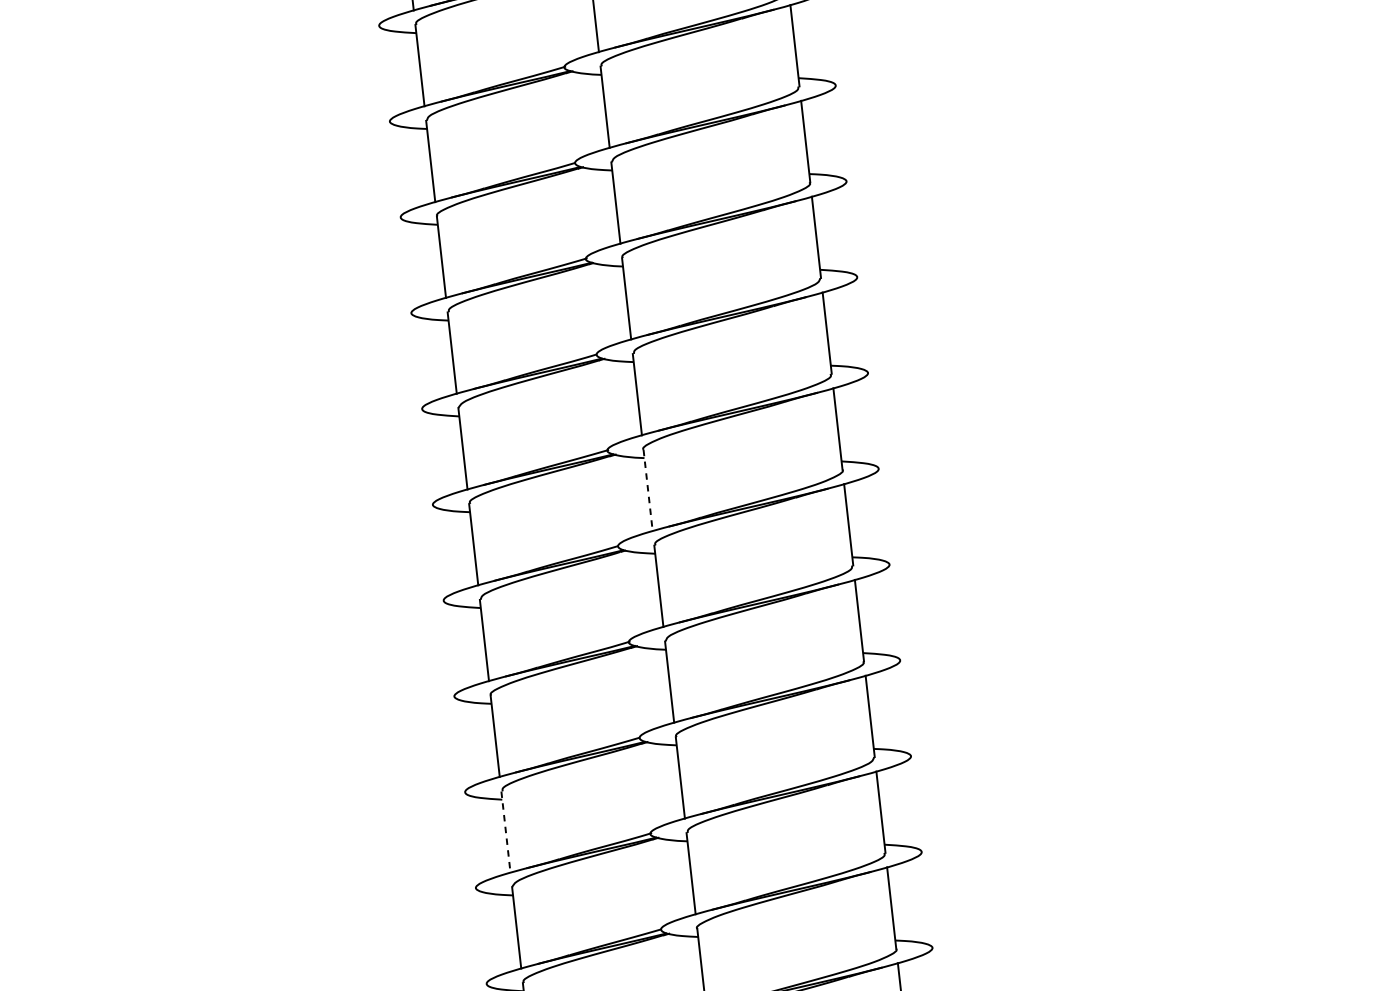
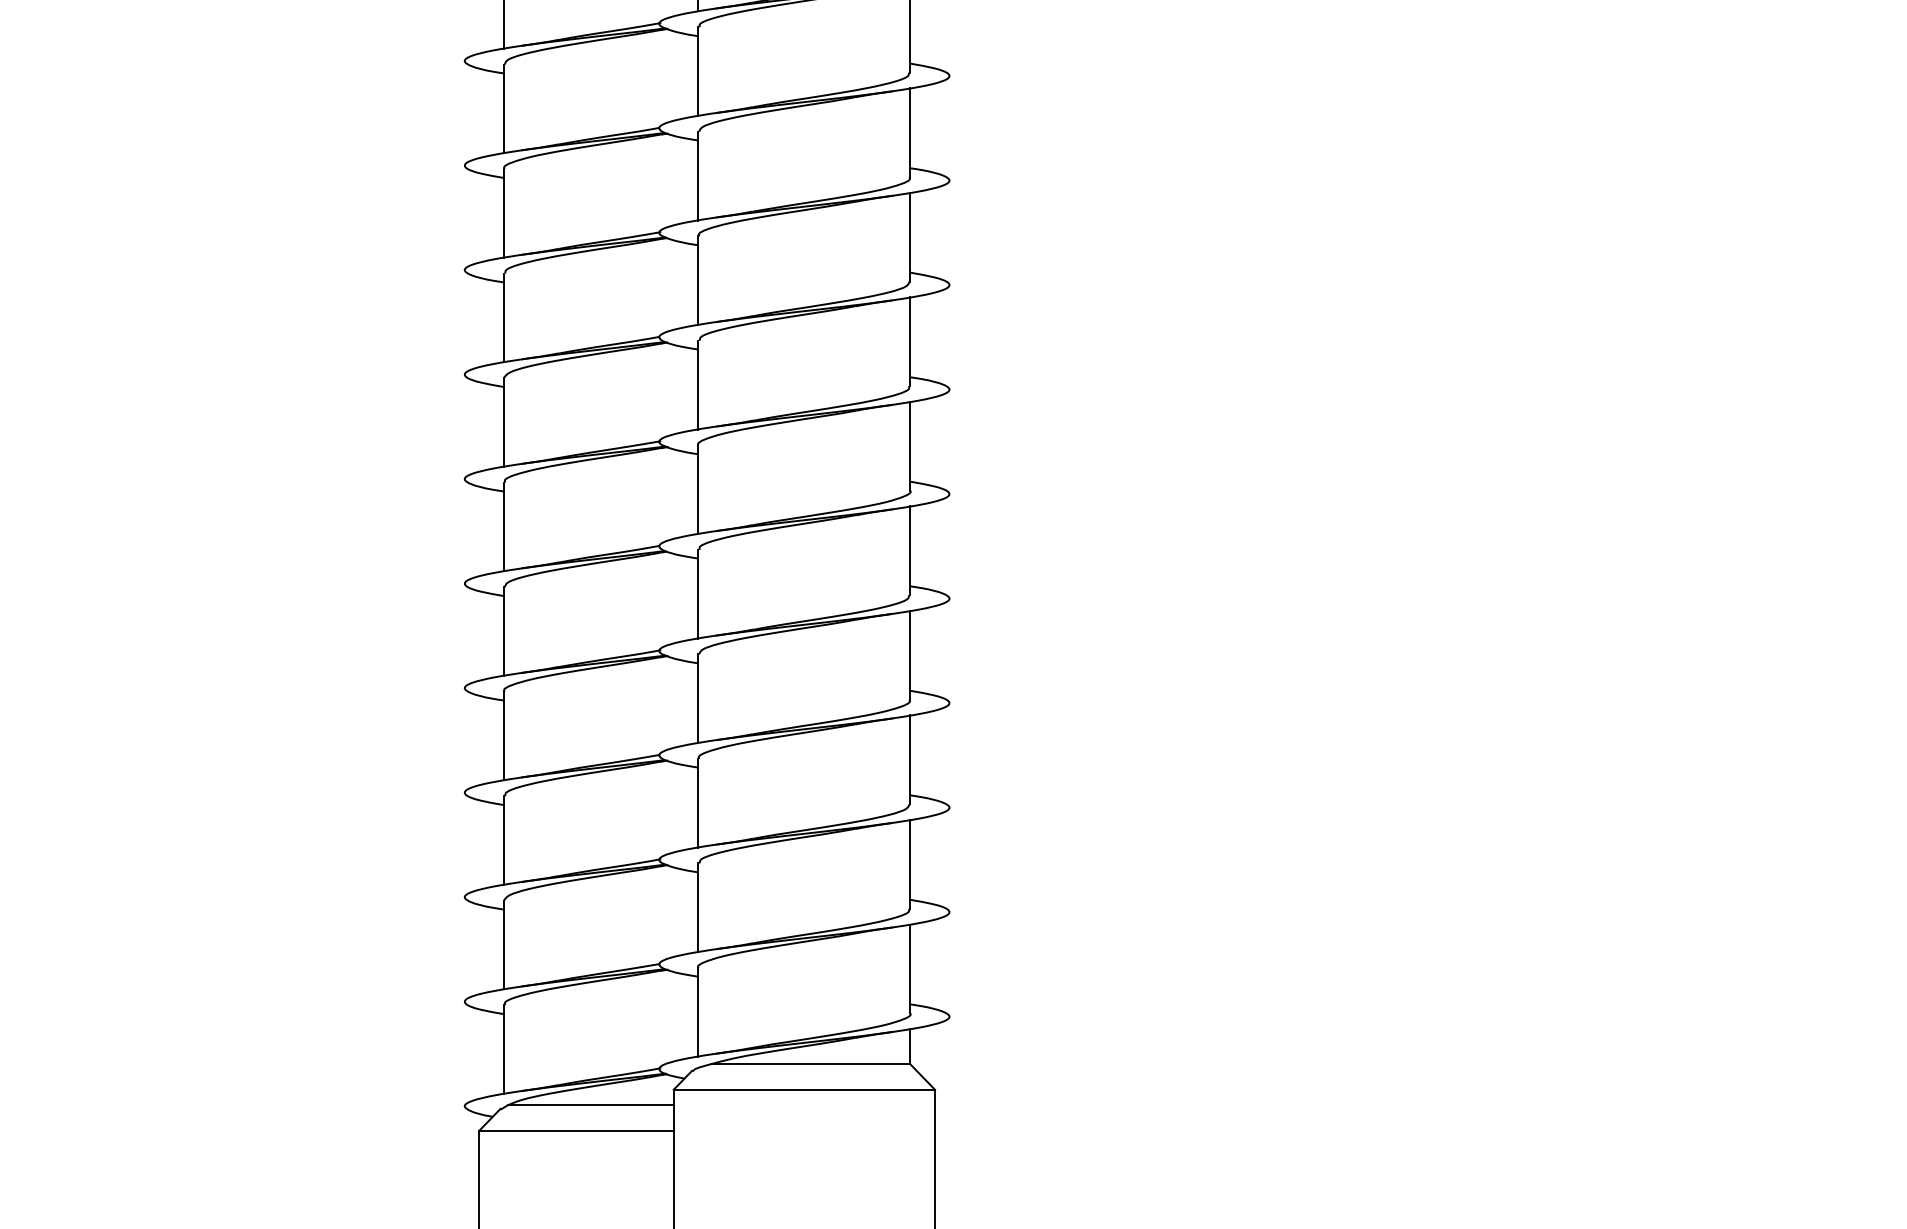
line: (648, 491) -> (698, 490), dashed -> solid
line: (505, 833) -> (503, 841), dashed -> solid

